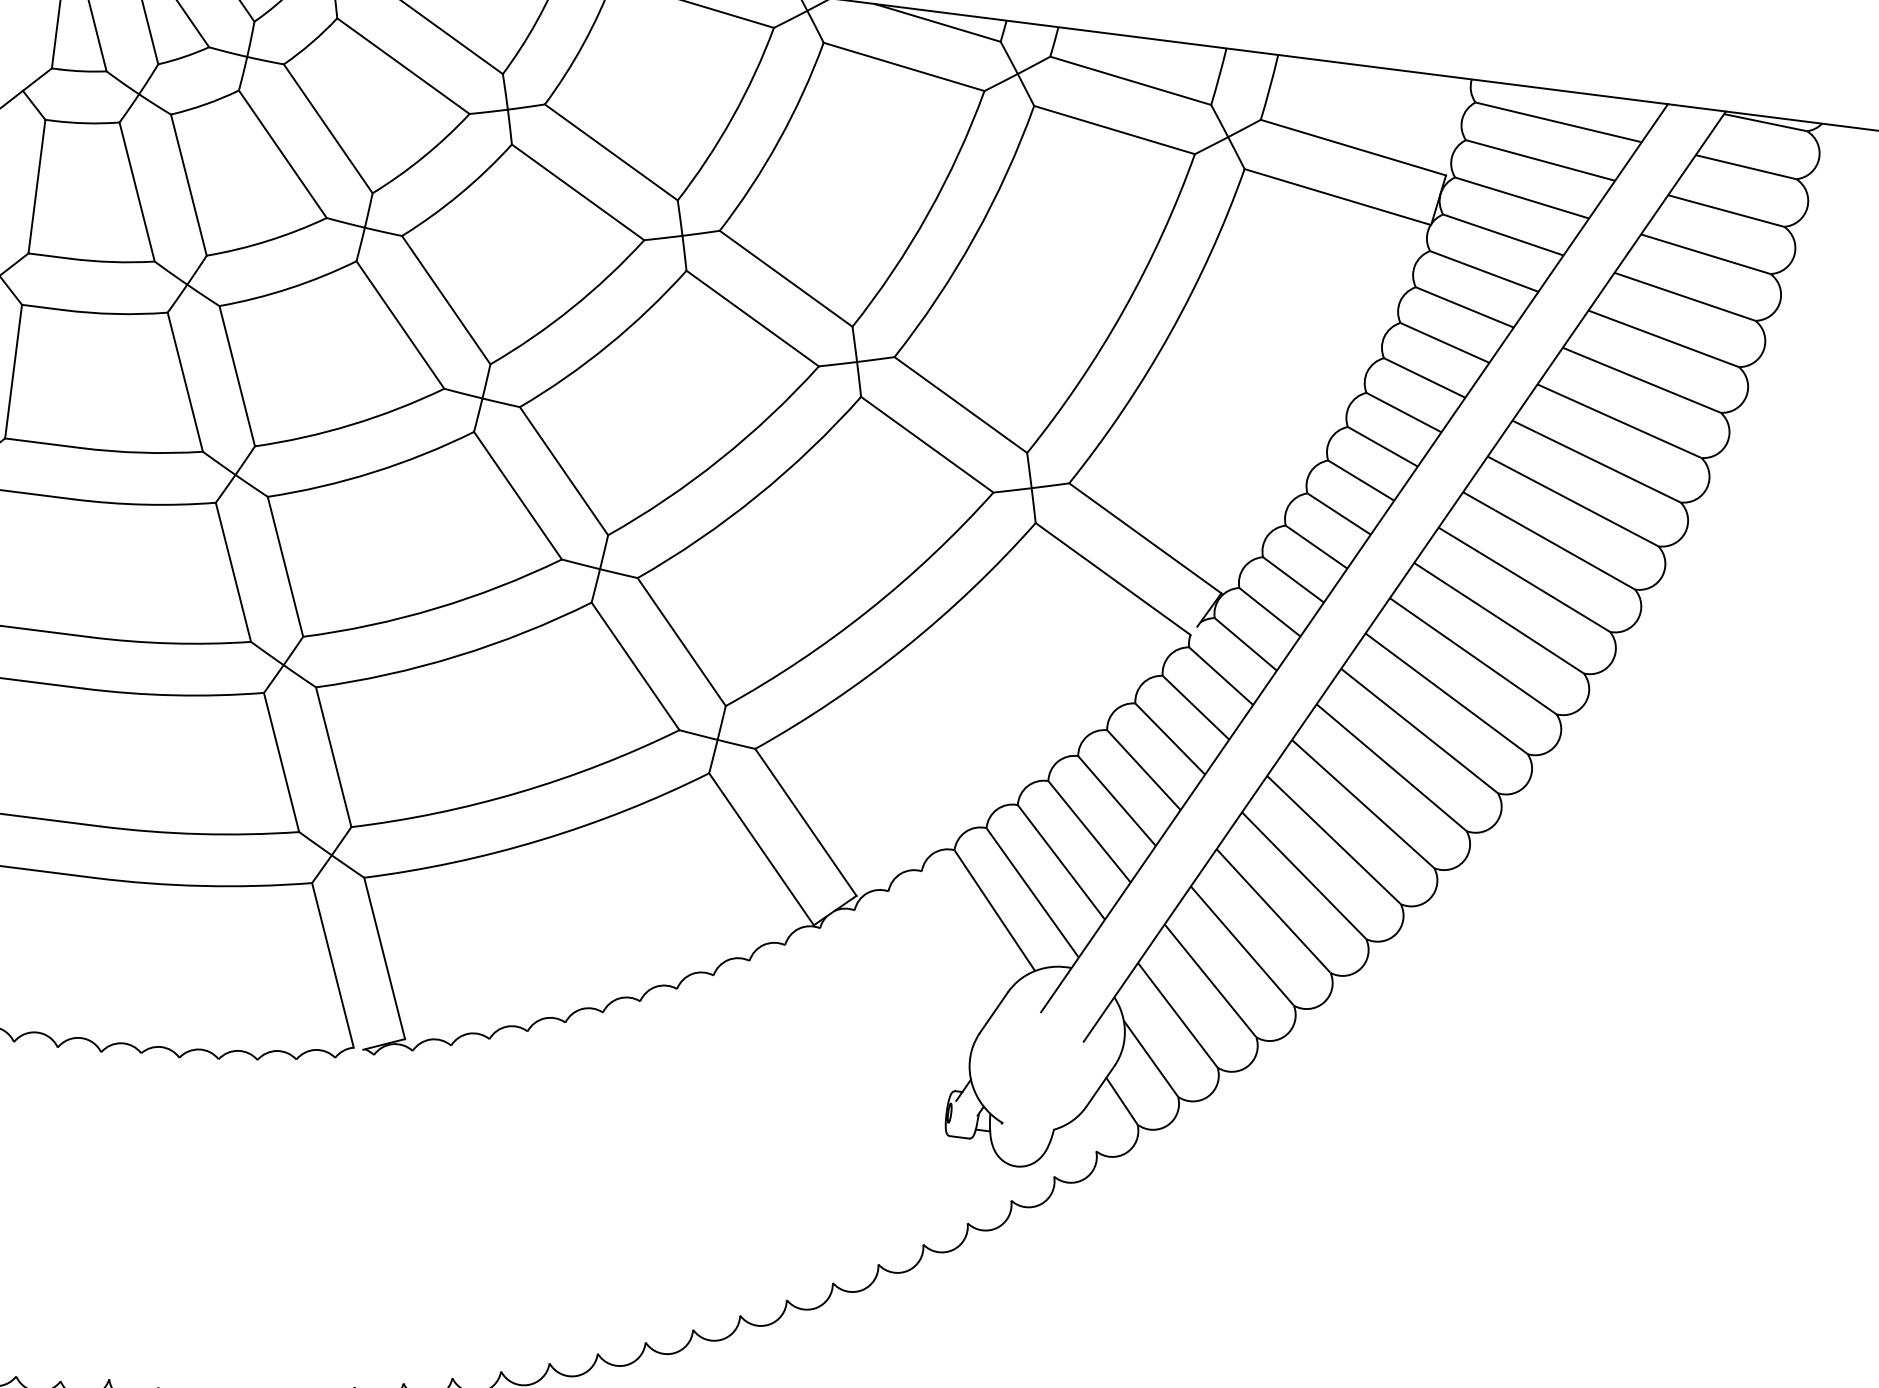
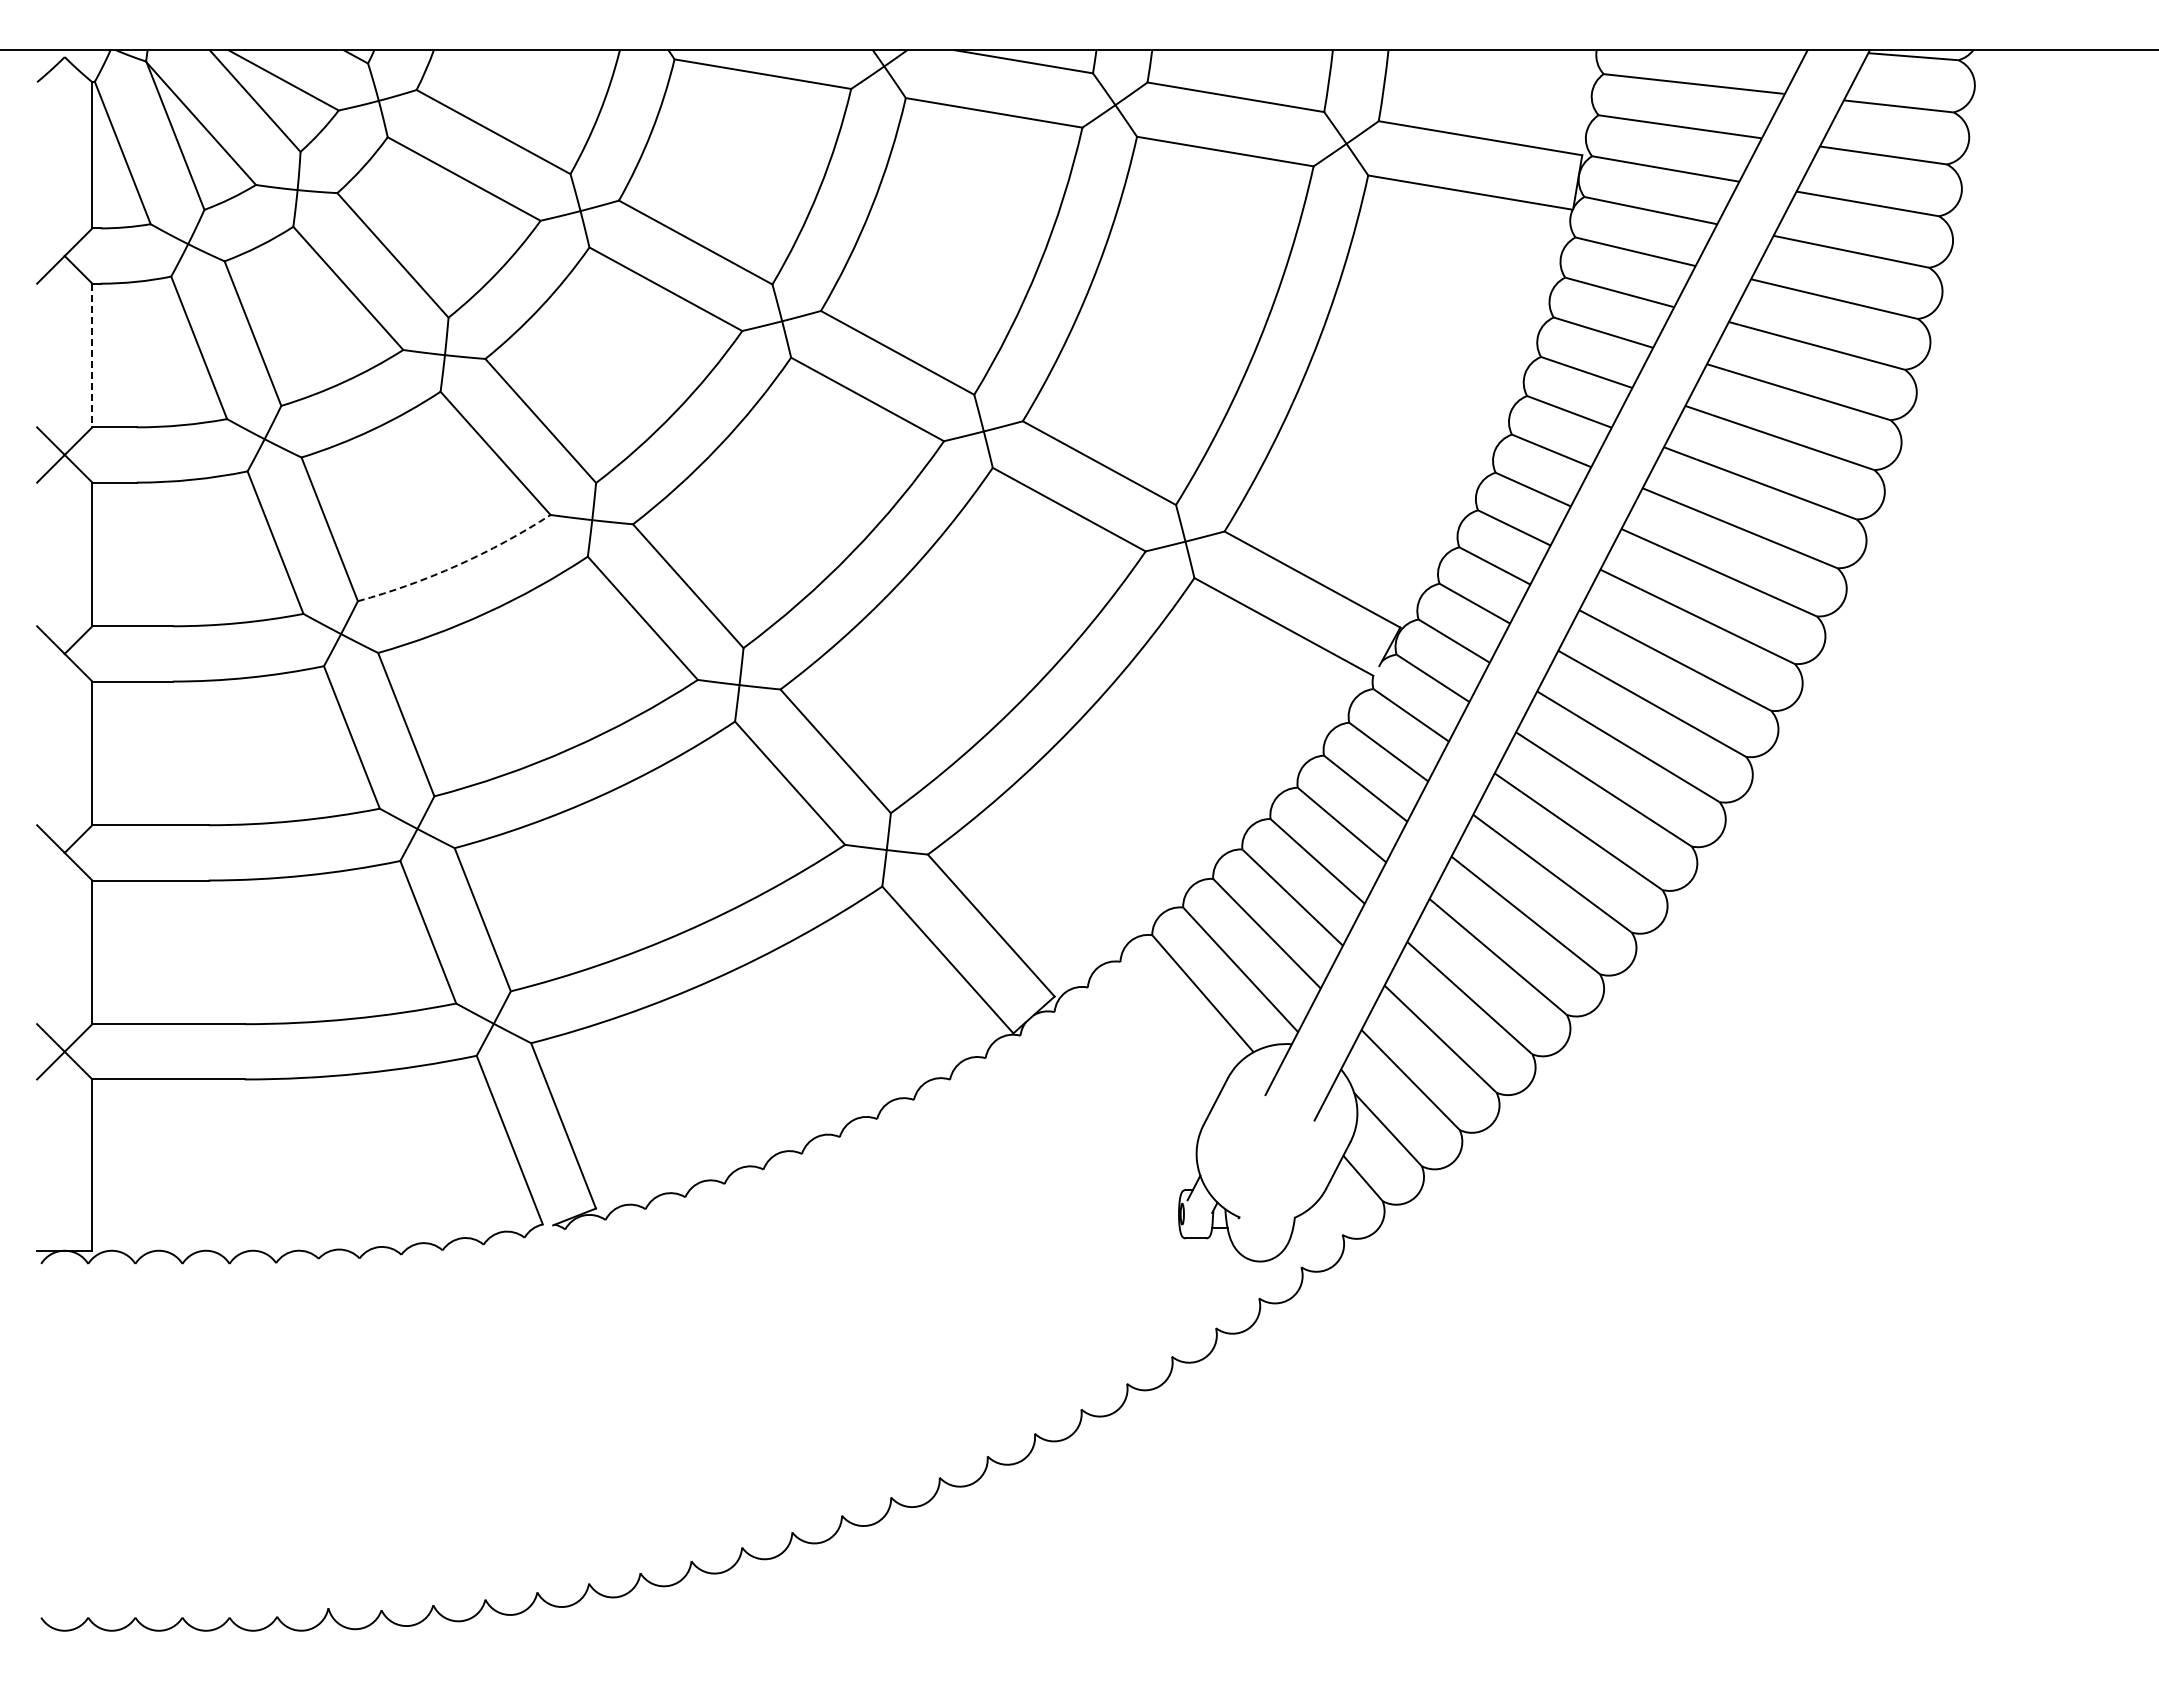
line: (37, 186) -> (92, 355), solid -> dashed
arc: (351, 424) -> (457, 565), solid -> dashed

